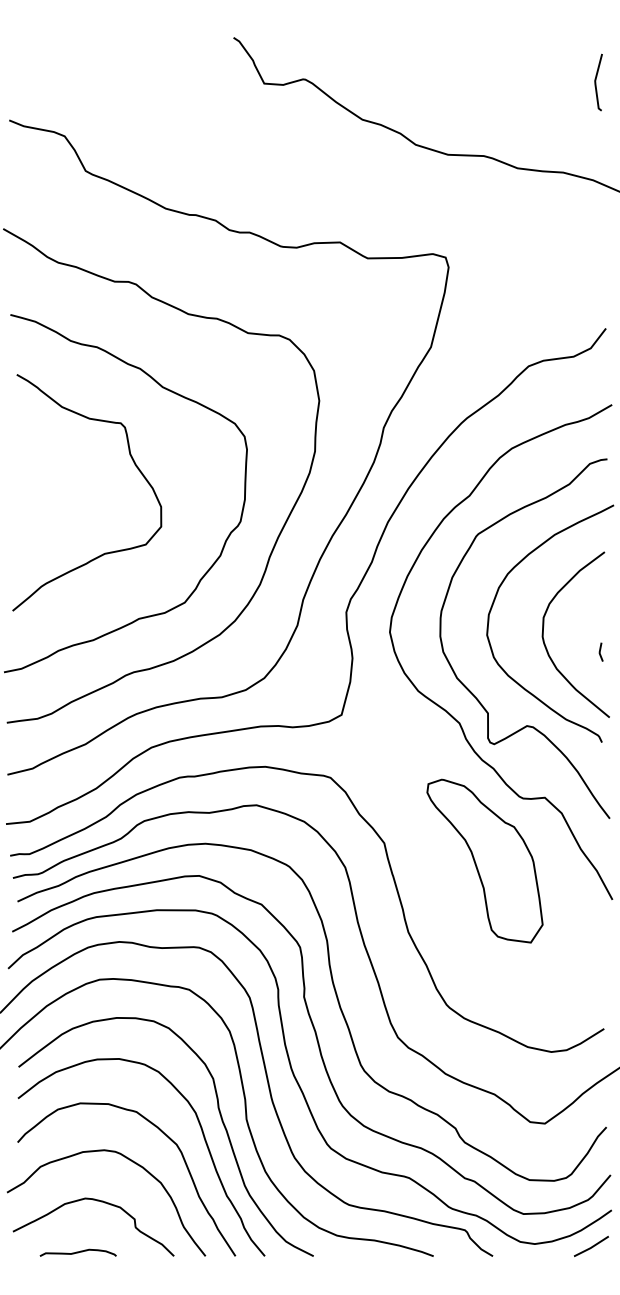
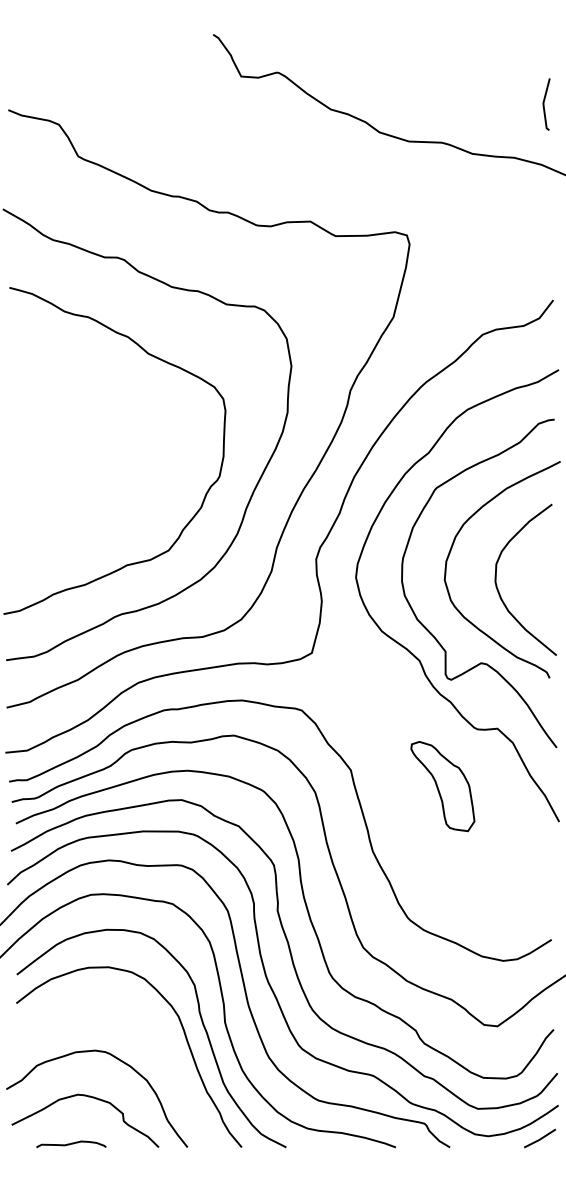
line: (596, 82) -> (544, 104), moved
curve: (135, 466) -> (123, 426), removed
line: (600, 651) -> (548, 595), removed
part: (484, 861) -> (442, 786), size x0.6
curve: (164, 1135) -> (150, 1037), removed

